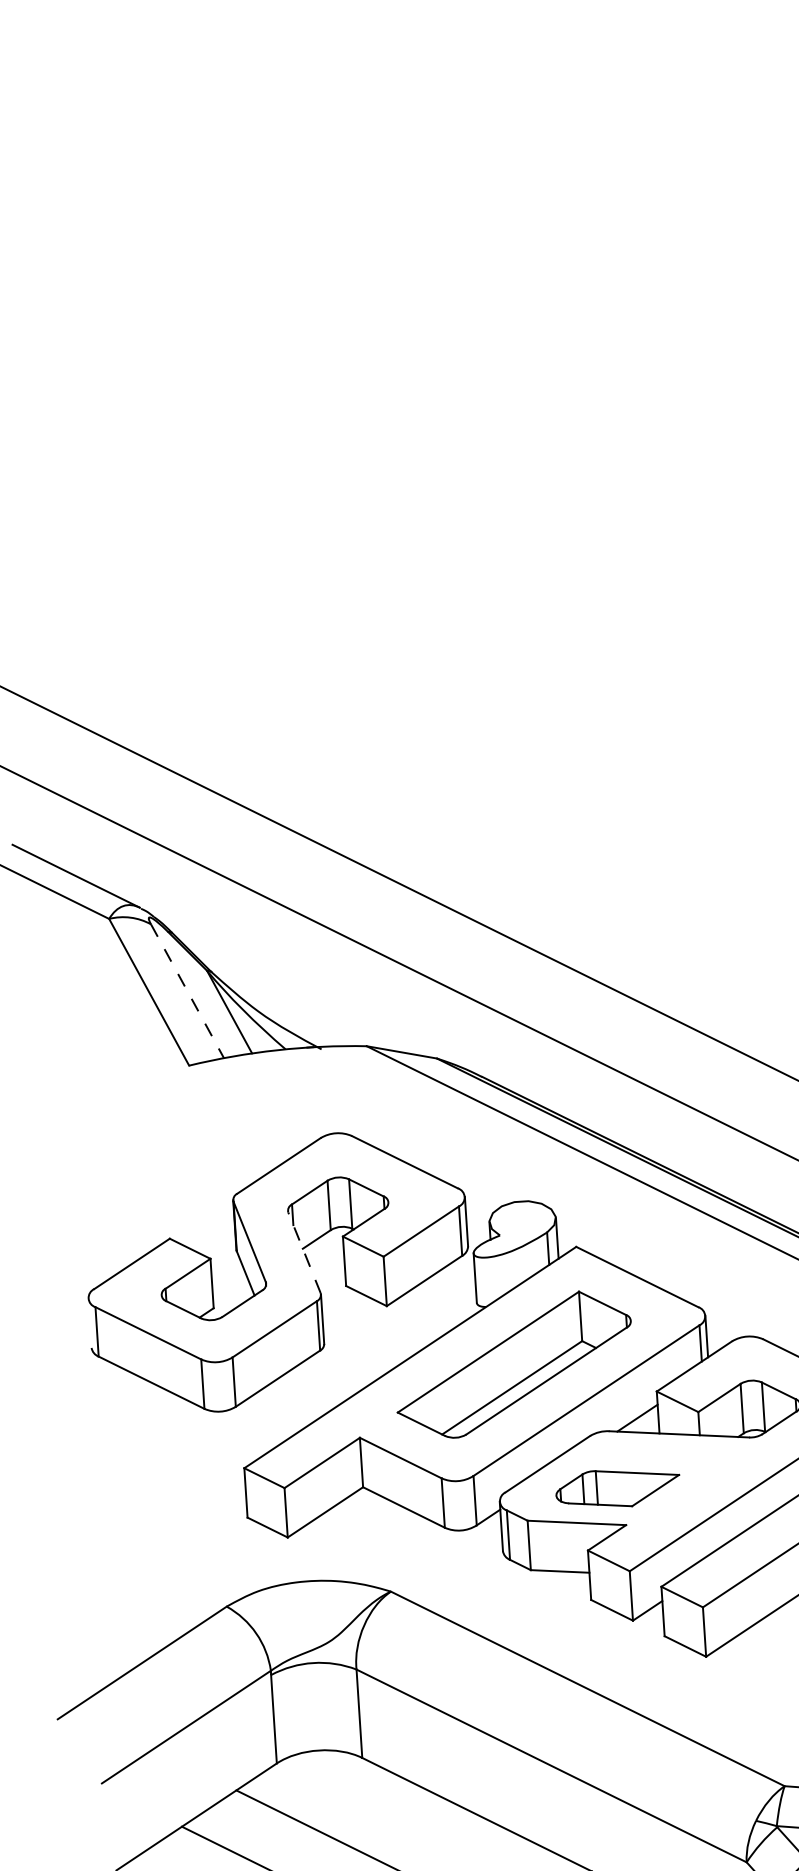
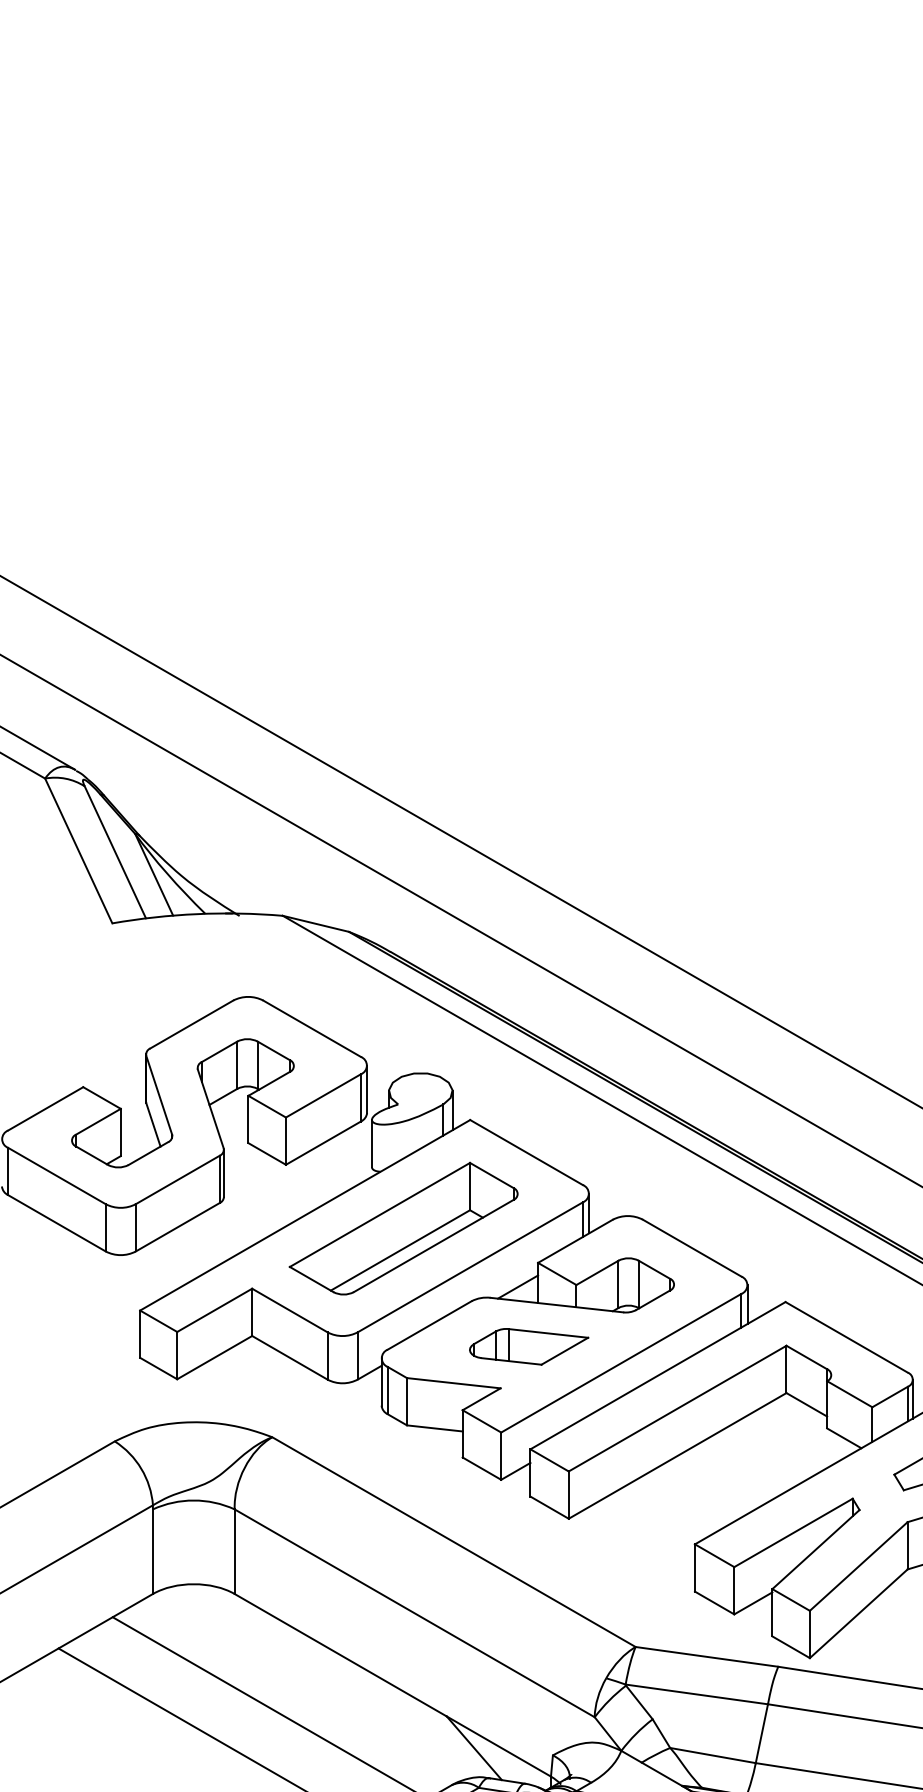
line: (187, 991) -> (115, 852), dashed -> solid
line: (304, 1252) -> (210, 1108), dashed -> solid
part: (618, 1488) -> (529, 1346), moved

